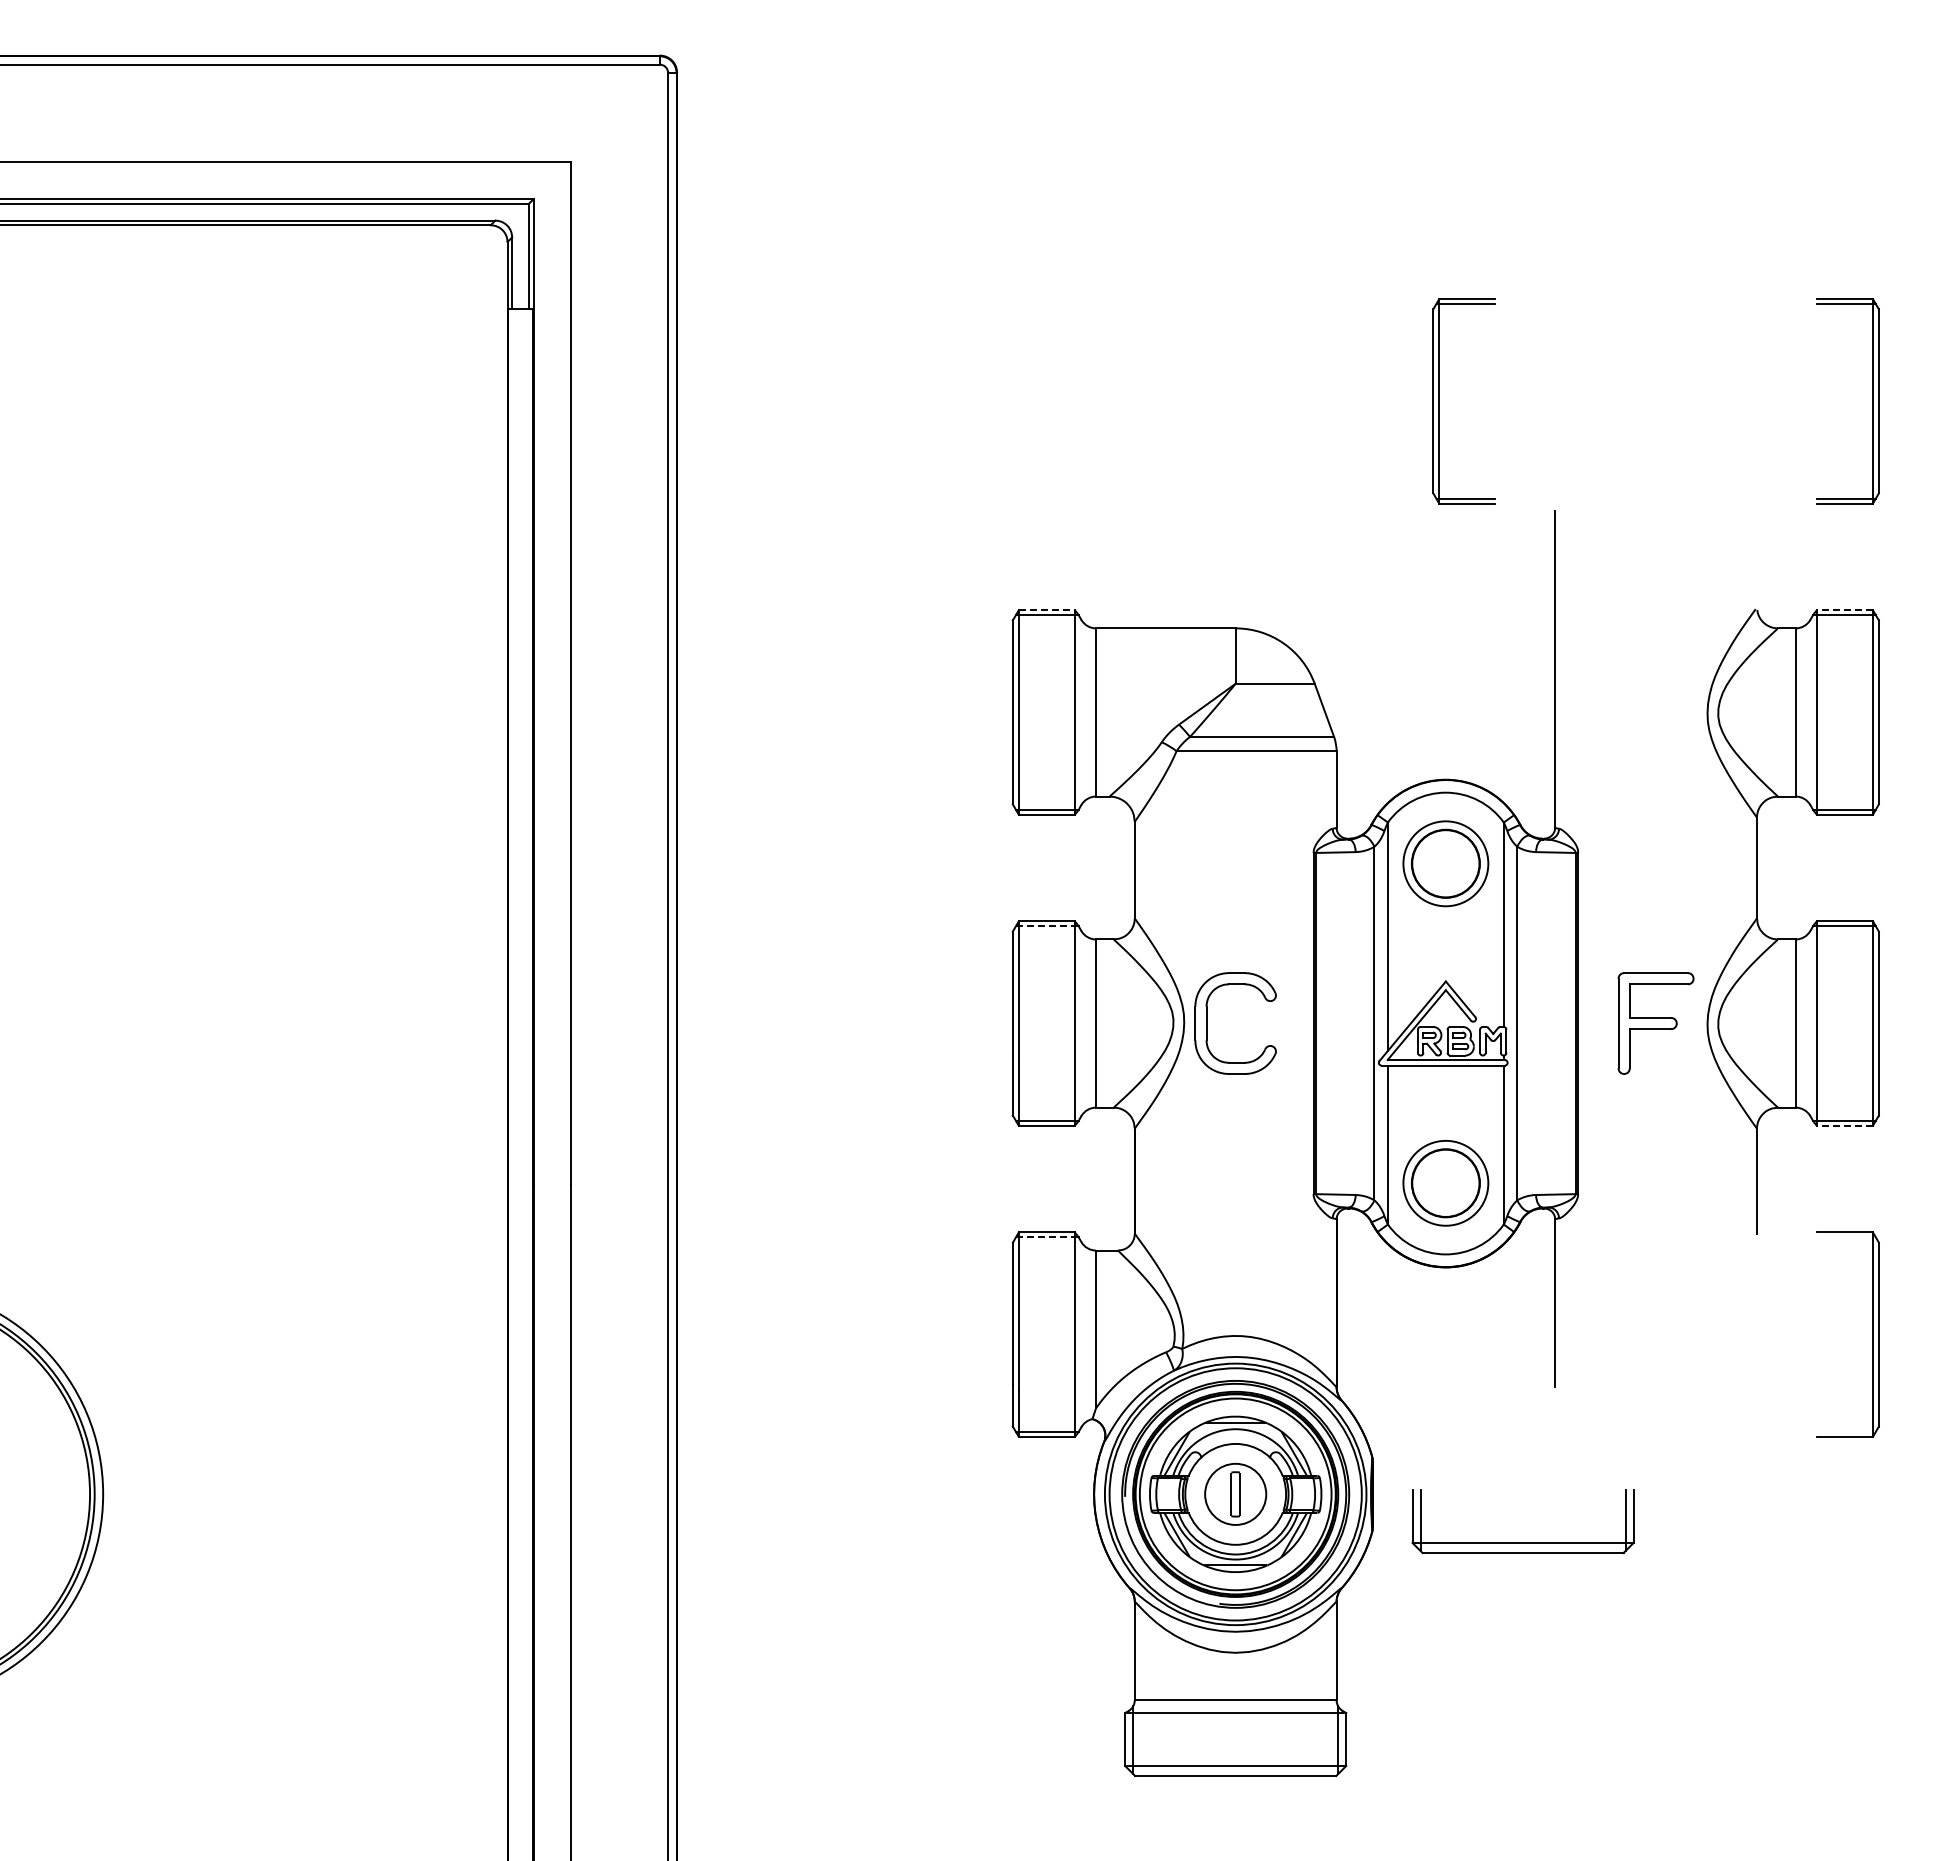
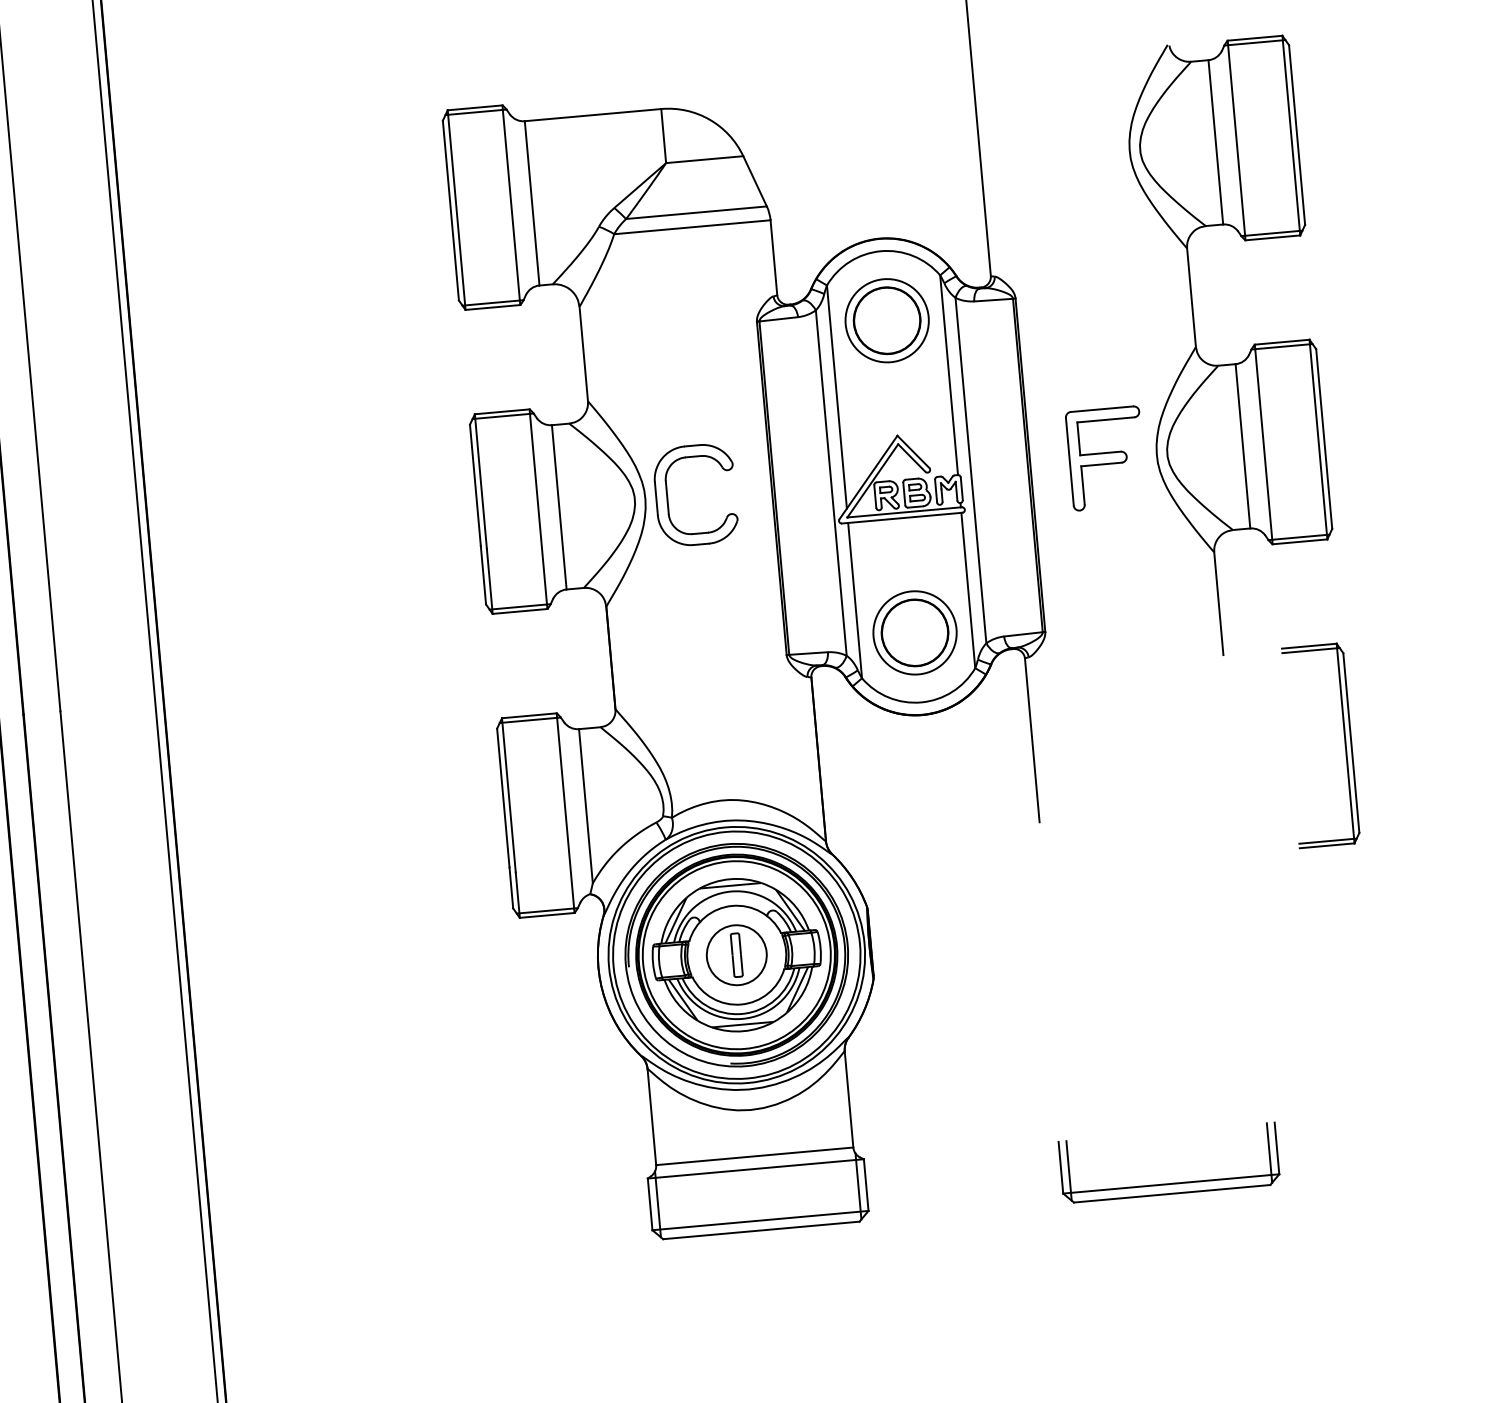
line: (1046, 610) -> (474, 108), dashed -> solid
line: (1844, 610) -> (1254, 38), dashed -> solid
line: (1045, 926) -> (501, 416), dashed -> solid
line: (1844, 1125) -> (1299, 541), dashed -> solid
line: (1045, 1237) -> (528, 720), dashed -> solid
line: (1846, 1237) -> (1311, 650), added
line: (1846, 1432) -> (1328, 841), added
part: (1522, 1542) -> (1170, 1183), moved

